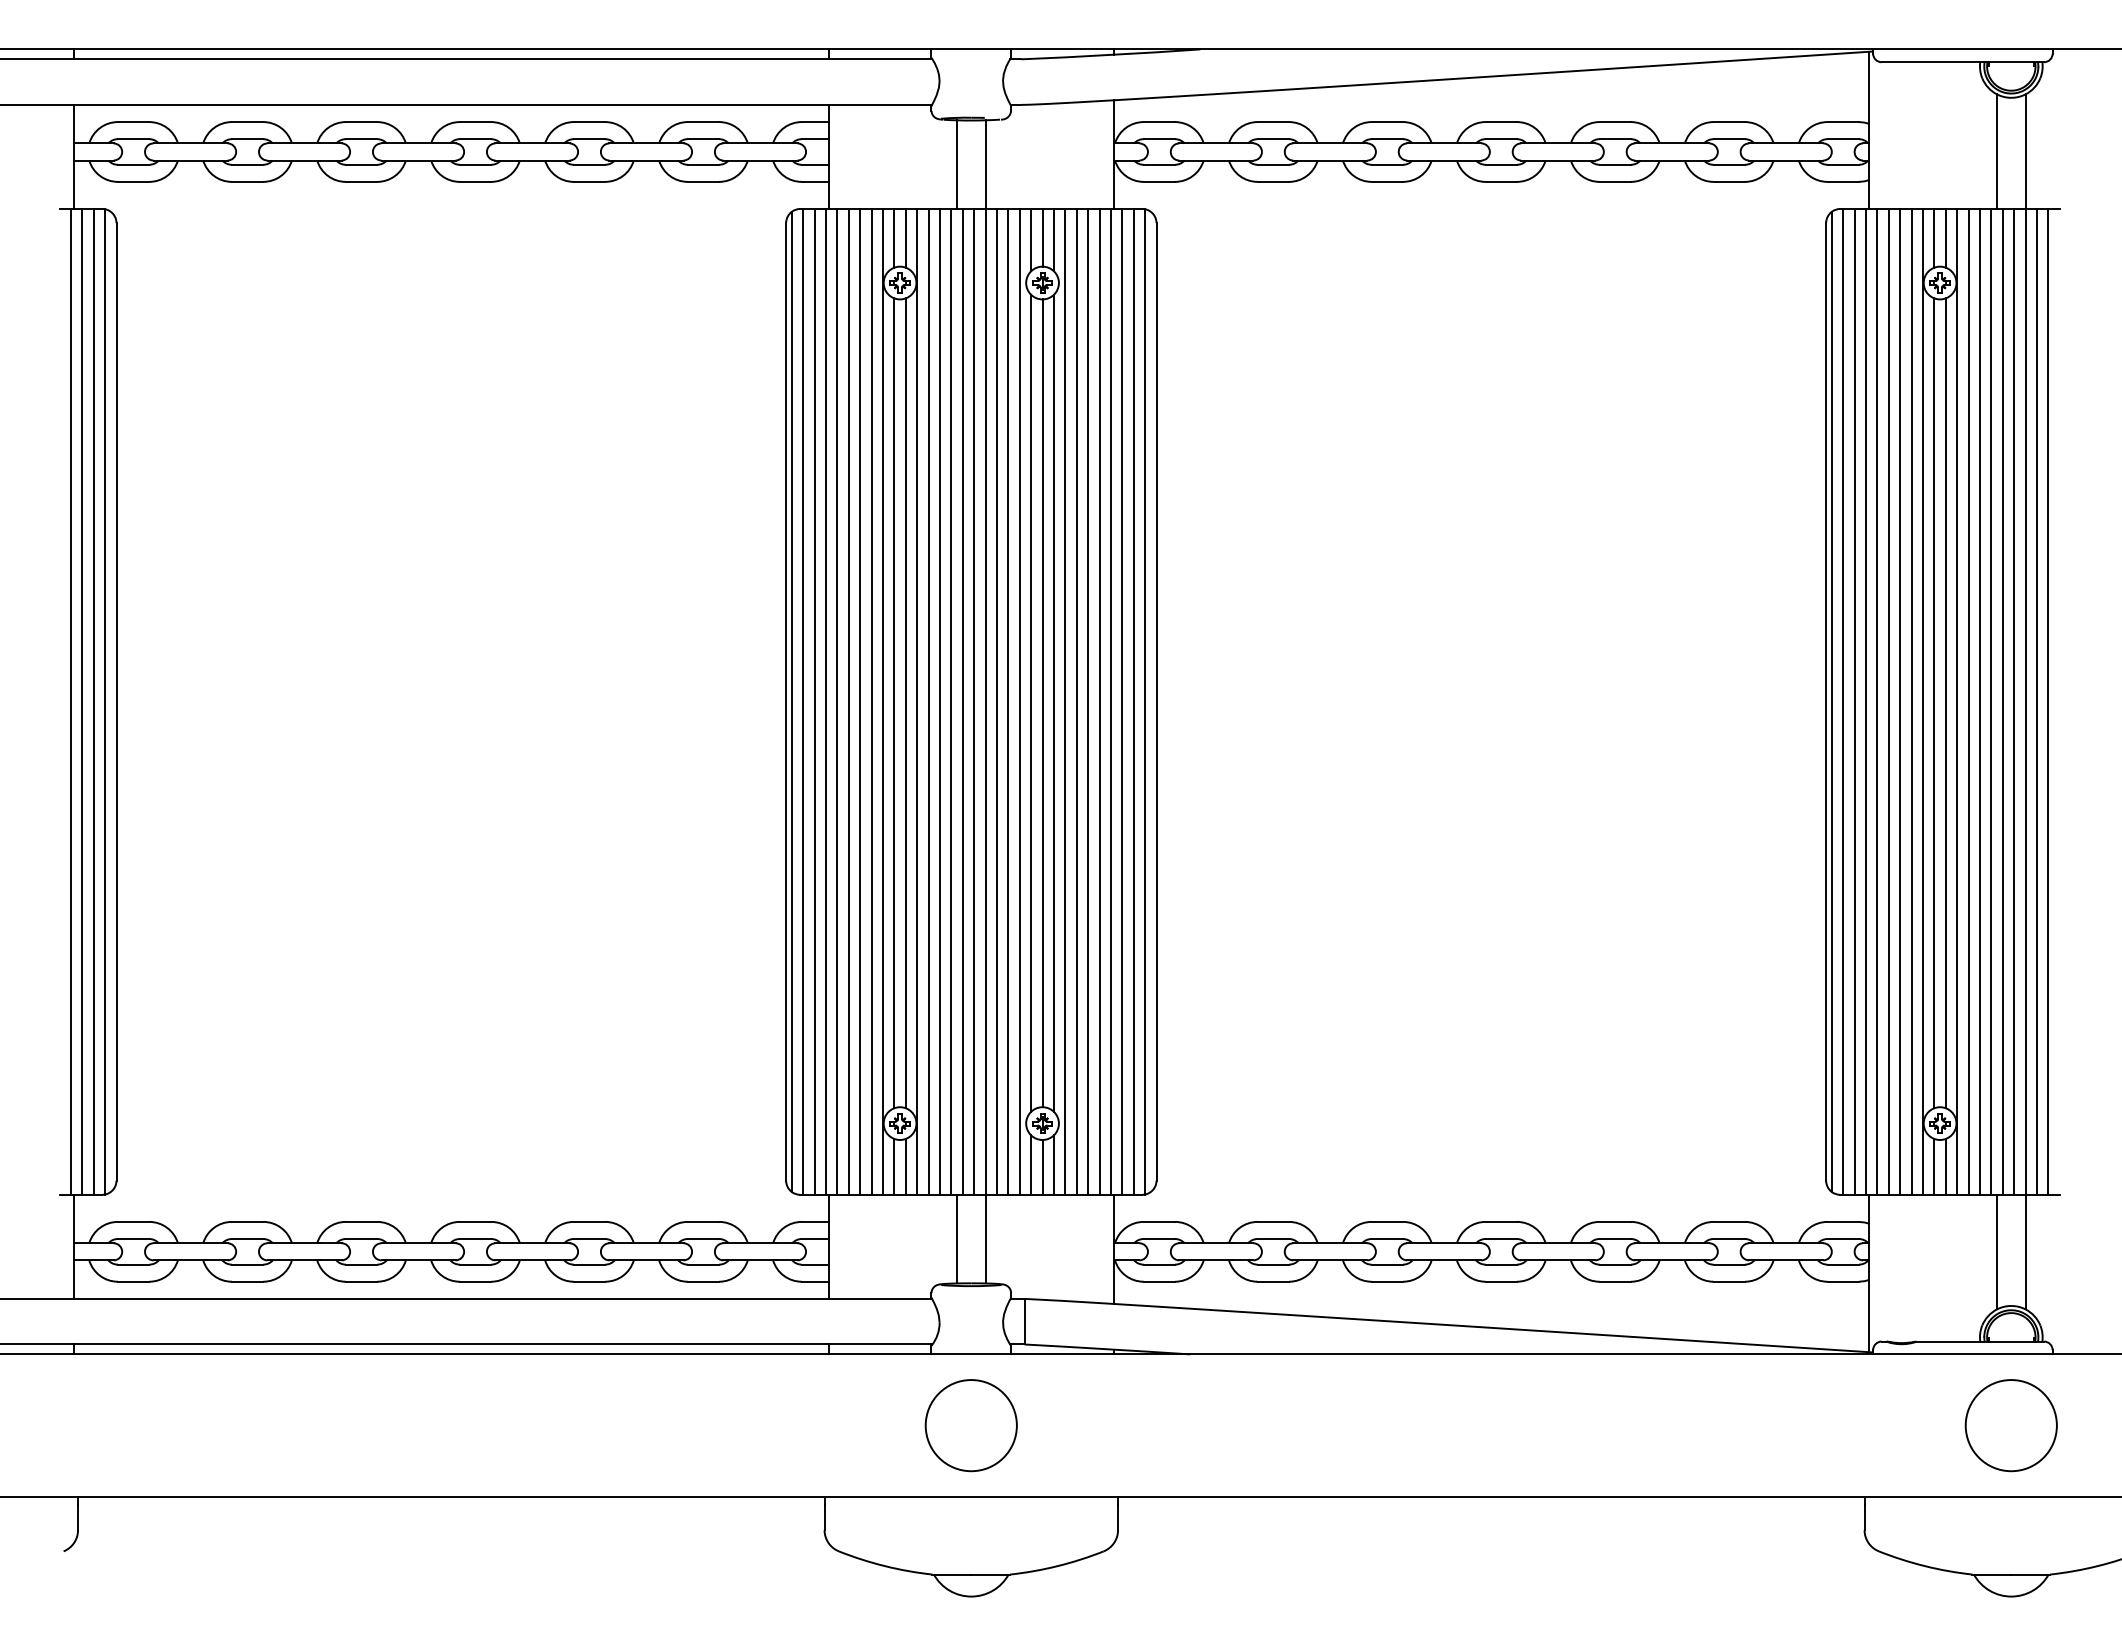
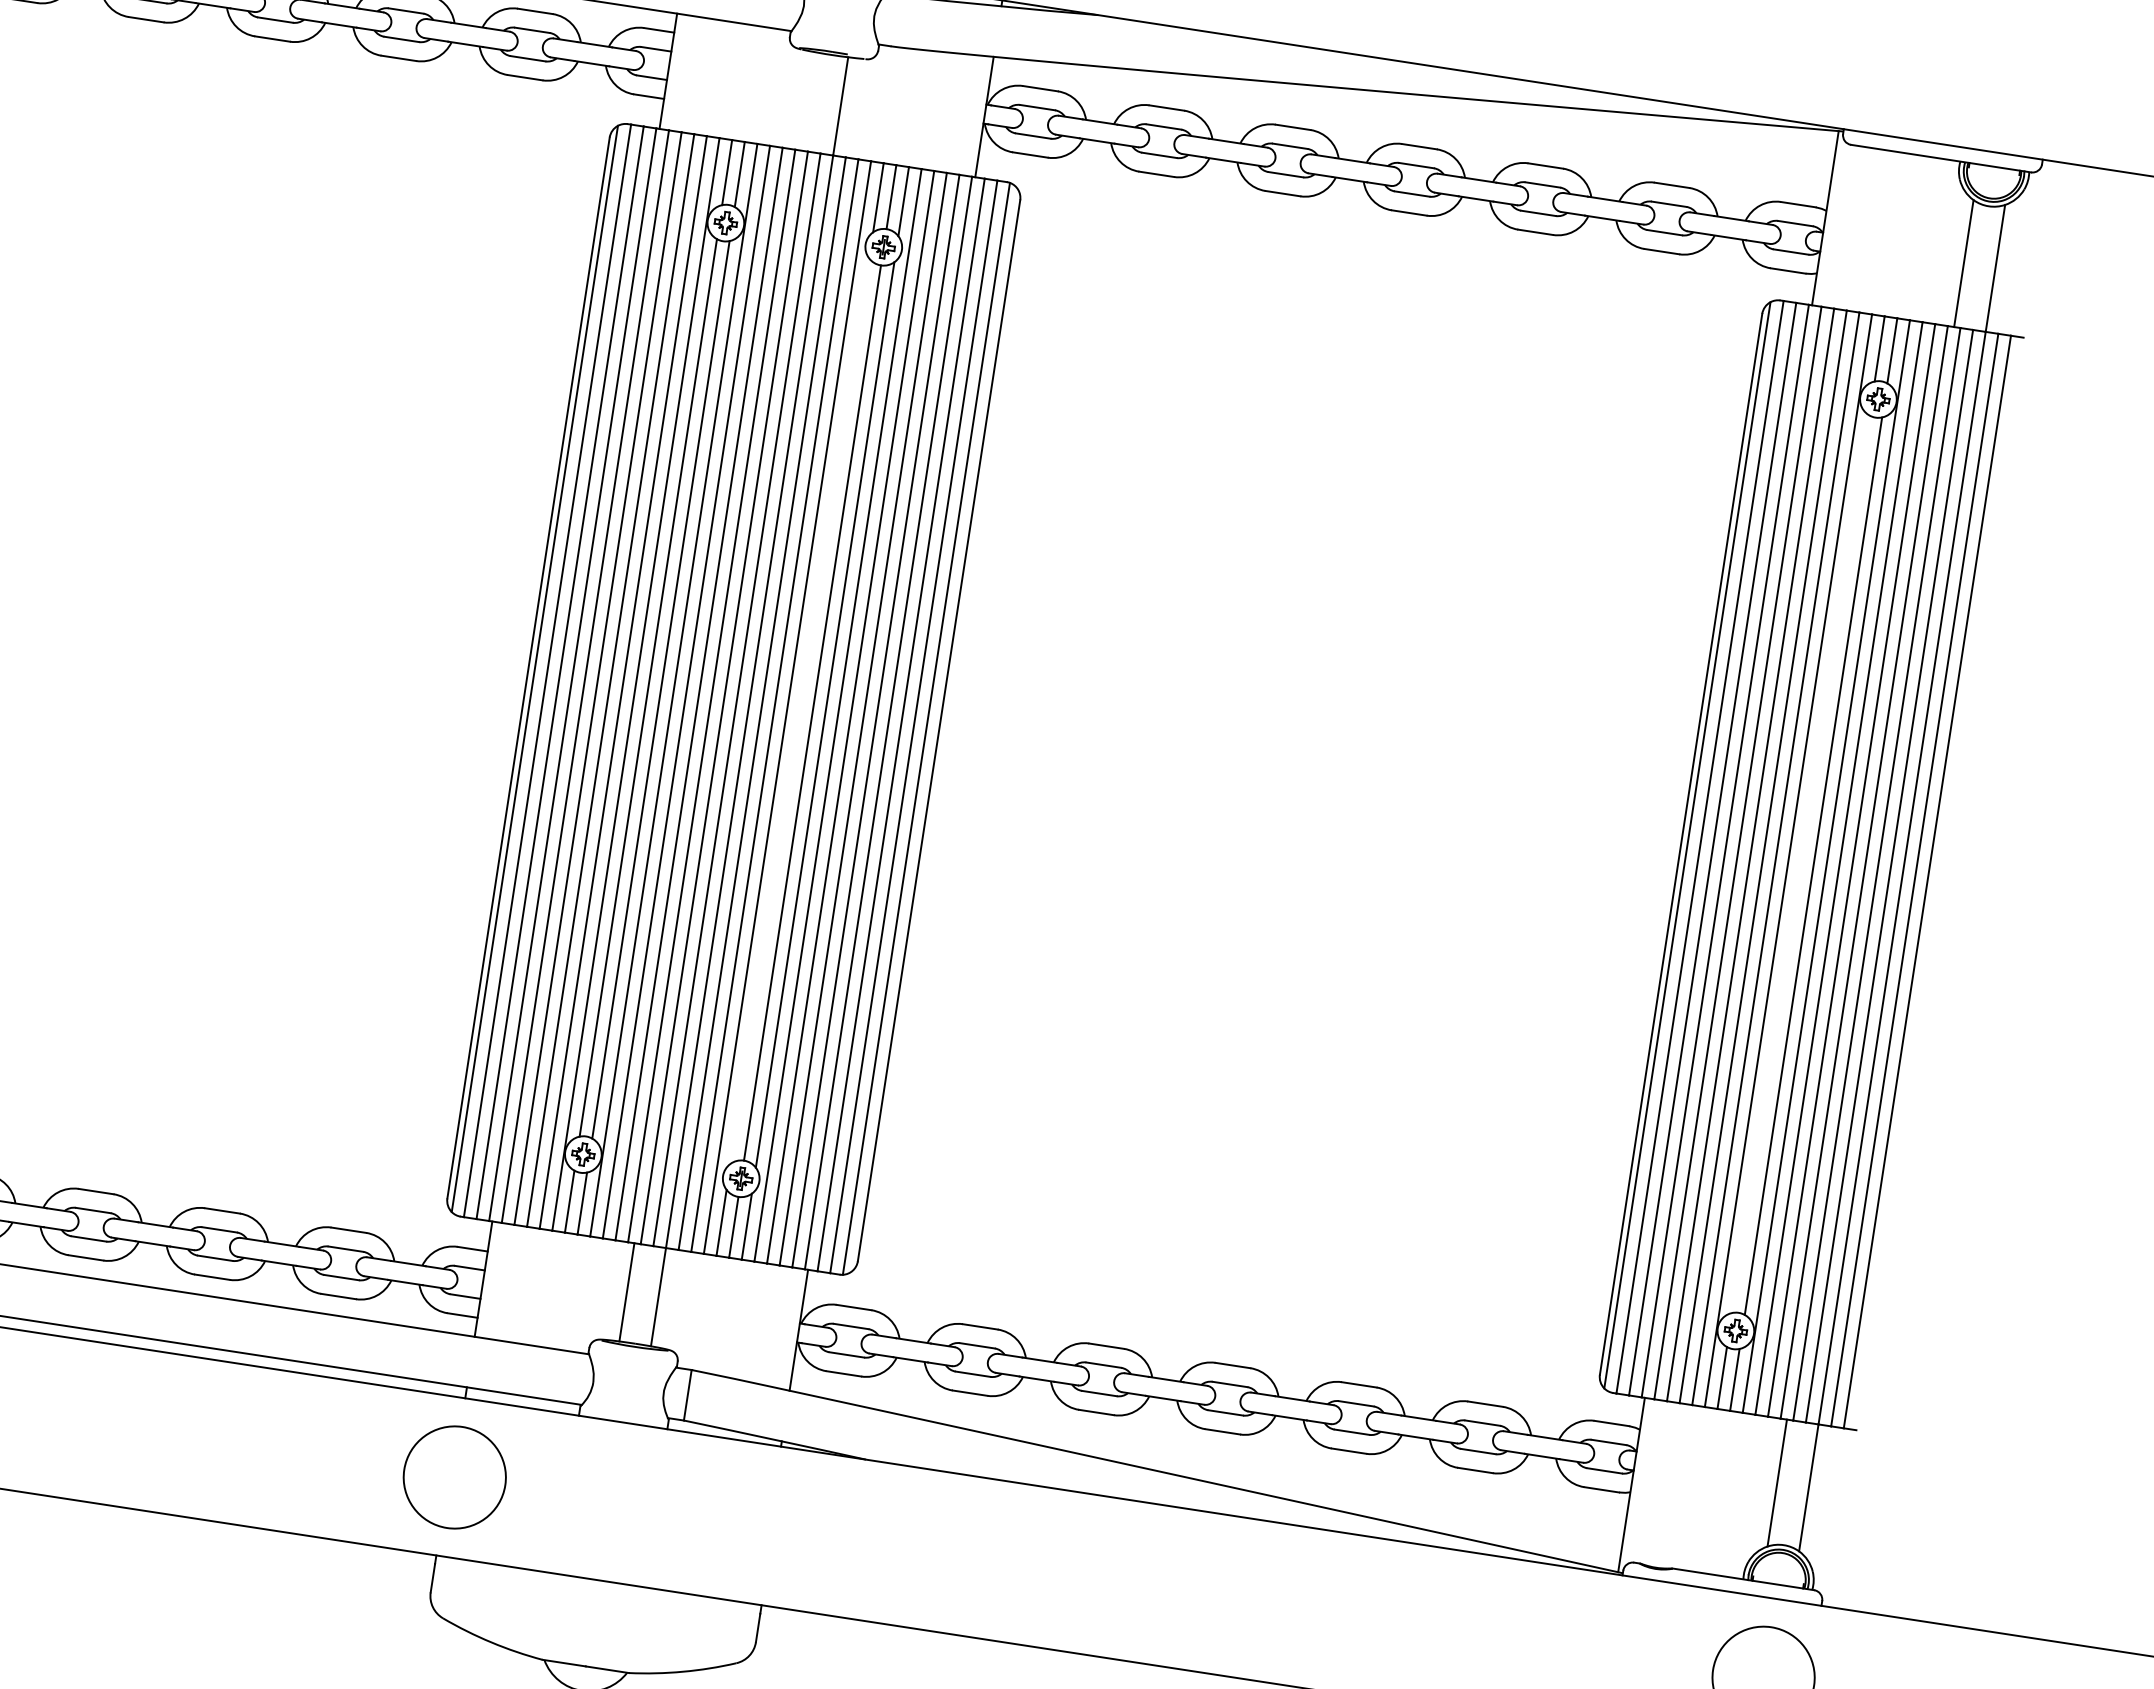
line: (957, 164) -> (809, 101), removed
line: (1031, 702) -> (800, 710), removed
line: (1934, 703) -> (1800, 864), removed
circle: (970, 1425) -> (453, 1477), moved

